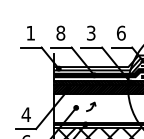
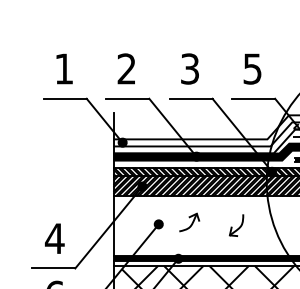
text: (60, 32) -> (126, 67), 8 -> 2
text: (121, 32) -> (253, 67), 6 -> 5
part: (113, 108) -> (236, 225), added

